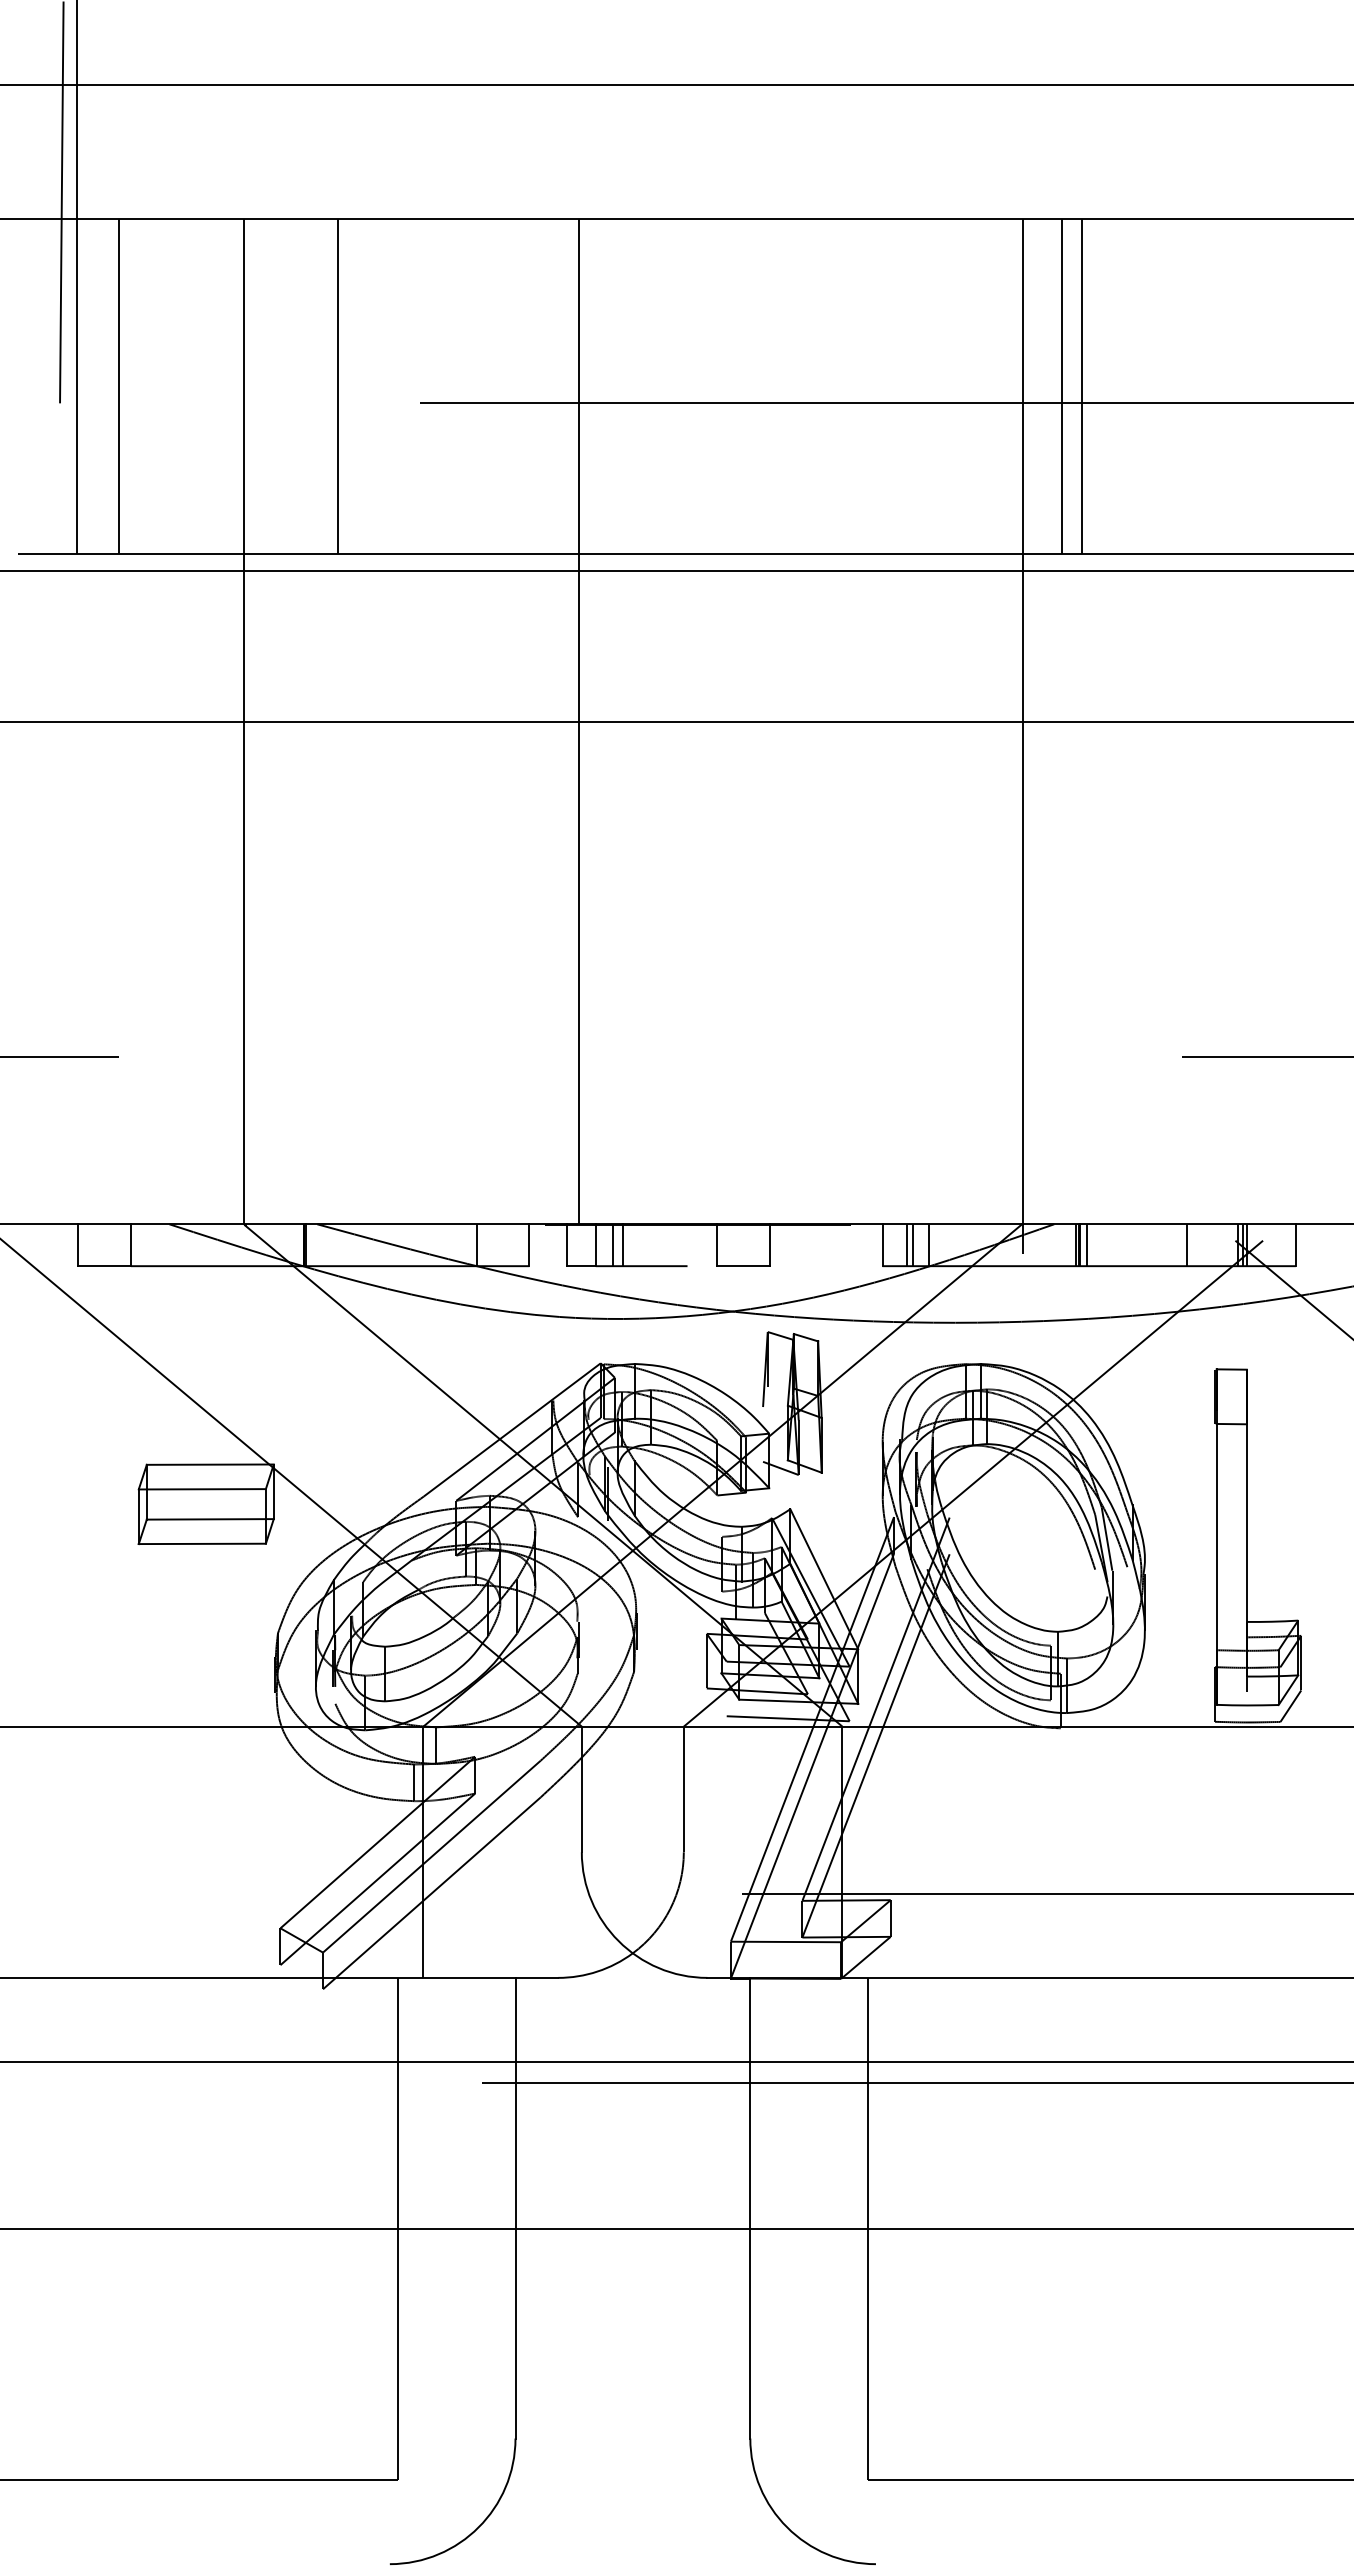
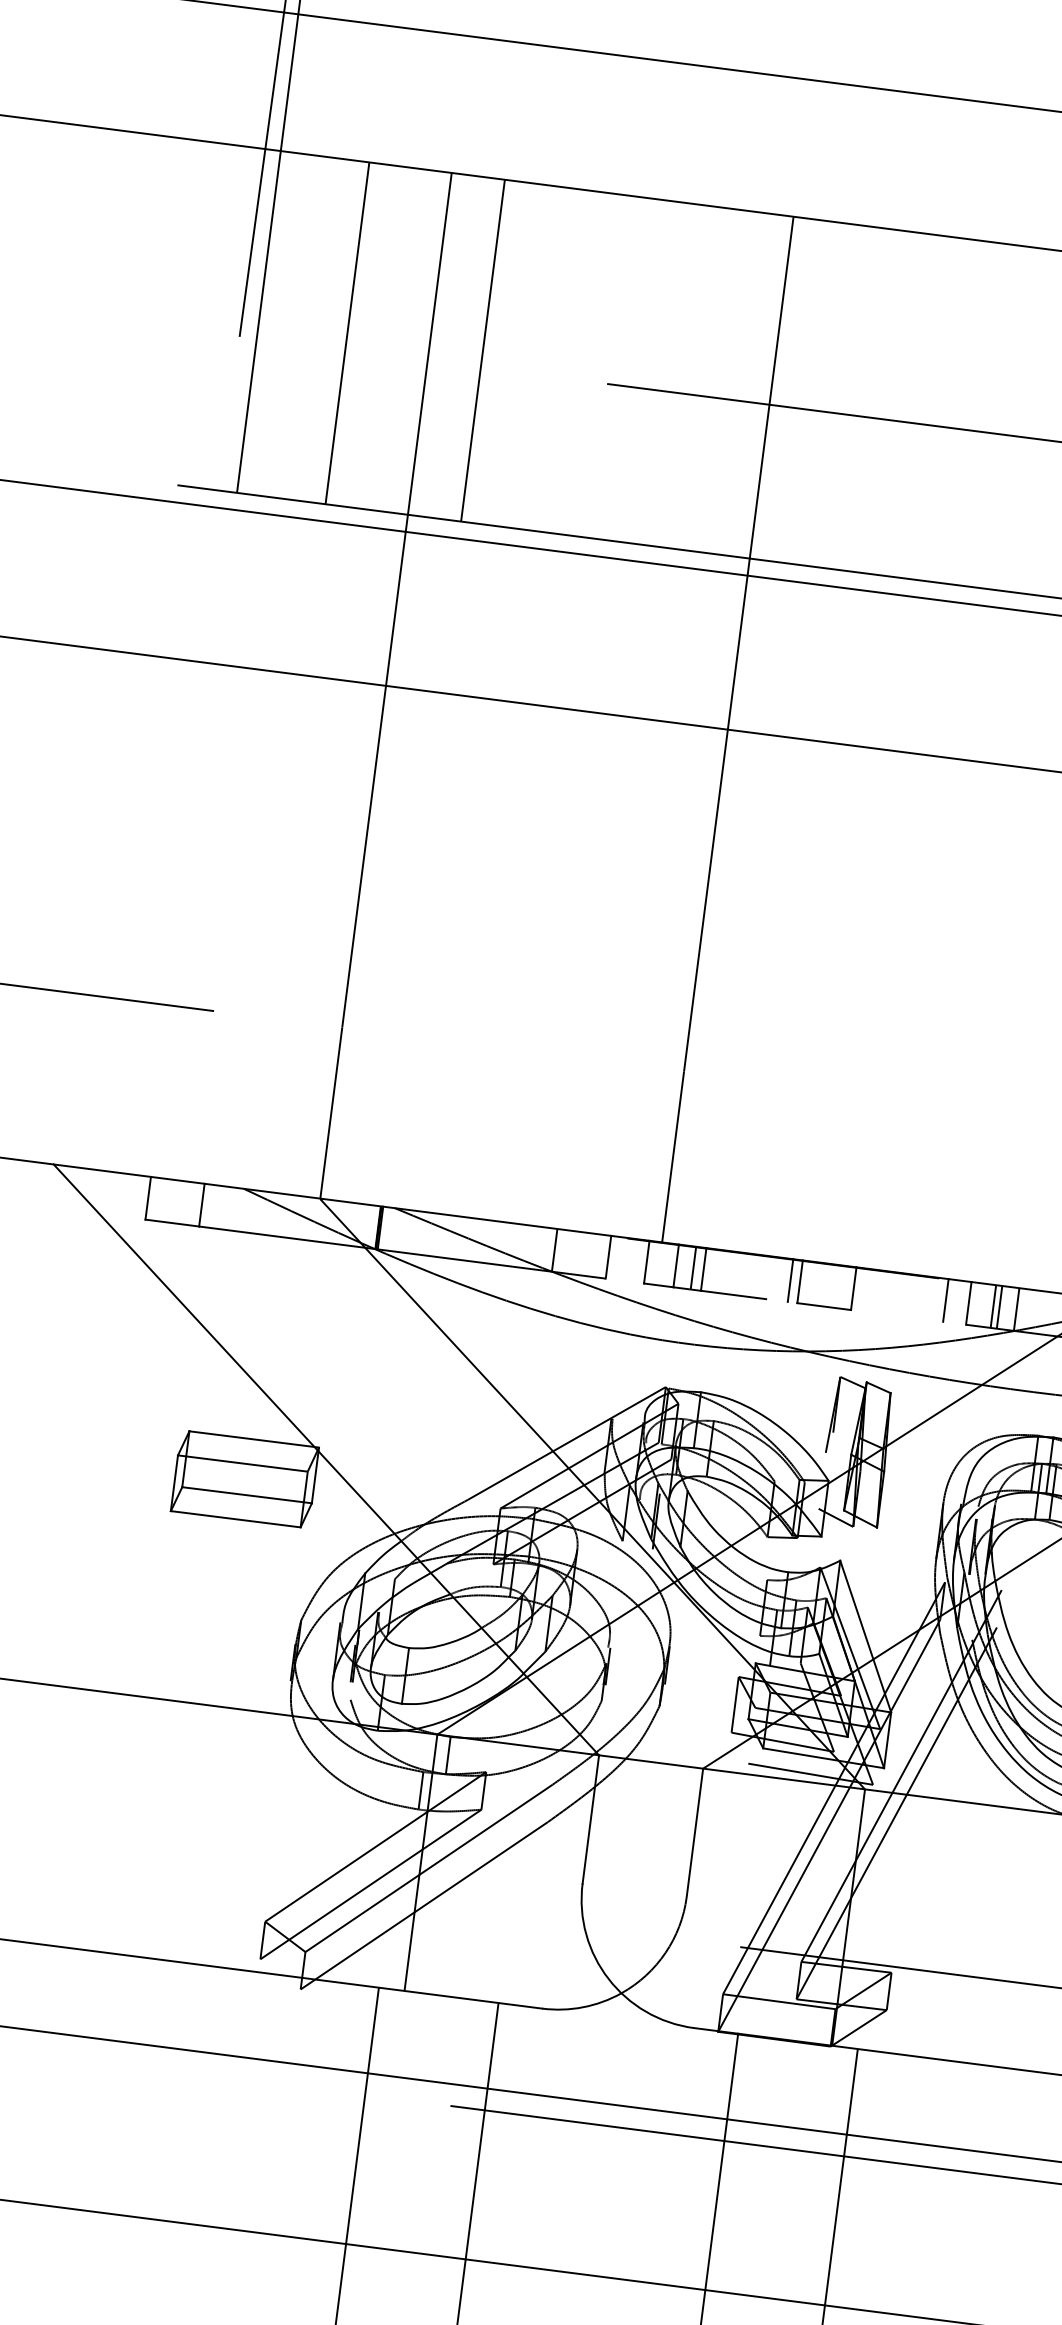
line: (118, 386) -> (347, 333), moved
line: (338, 386) -> (483, 350), moved
line: (707, 1245) -> (790, 1280), added
line: (860, 1245) -> (946, 1300), added

